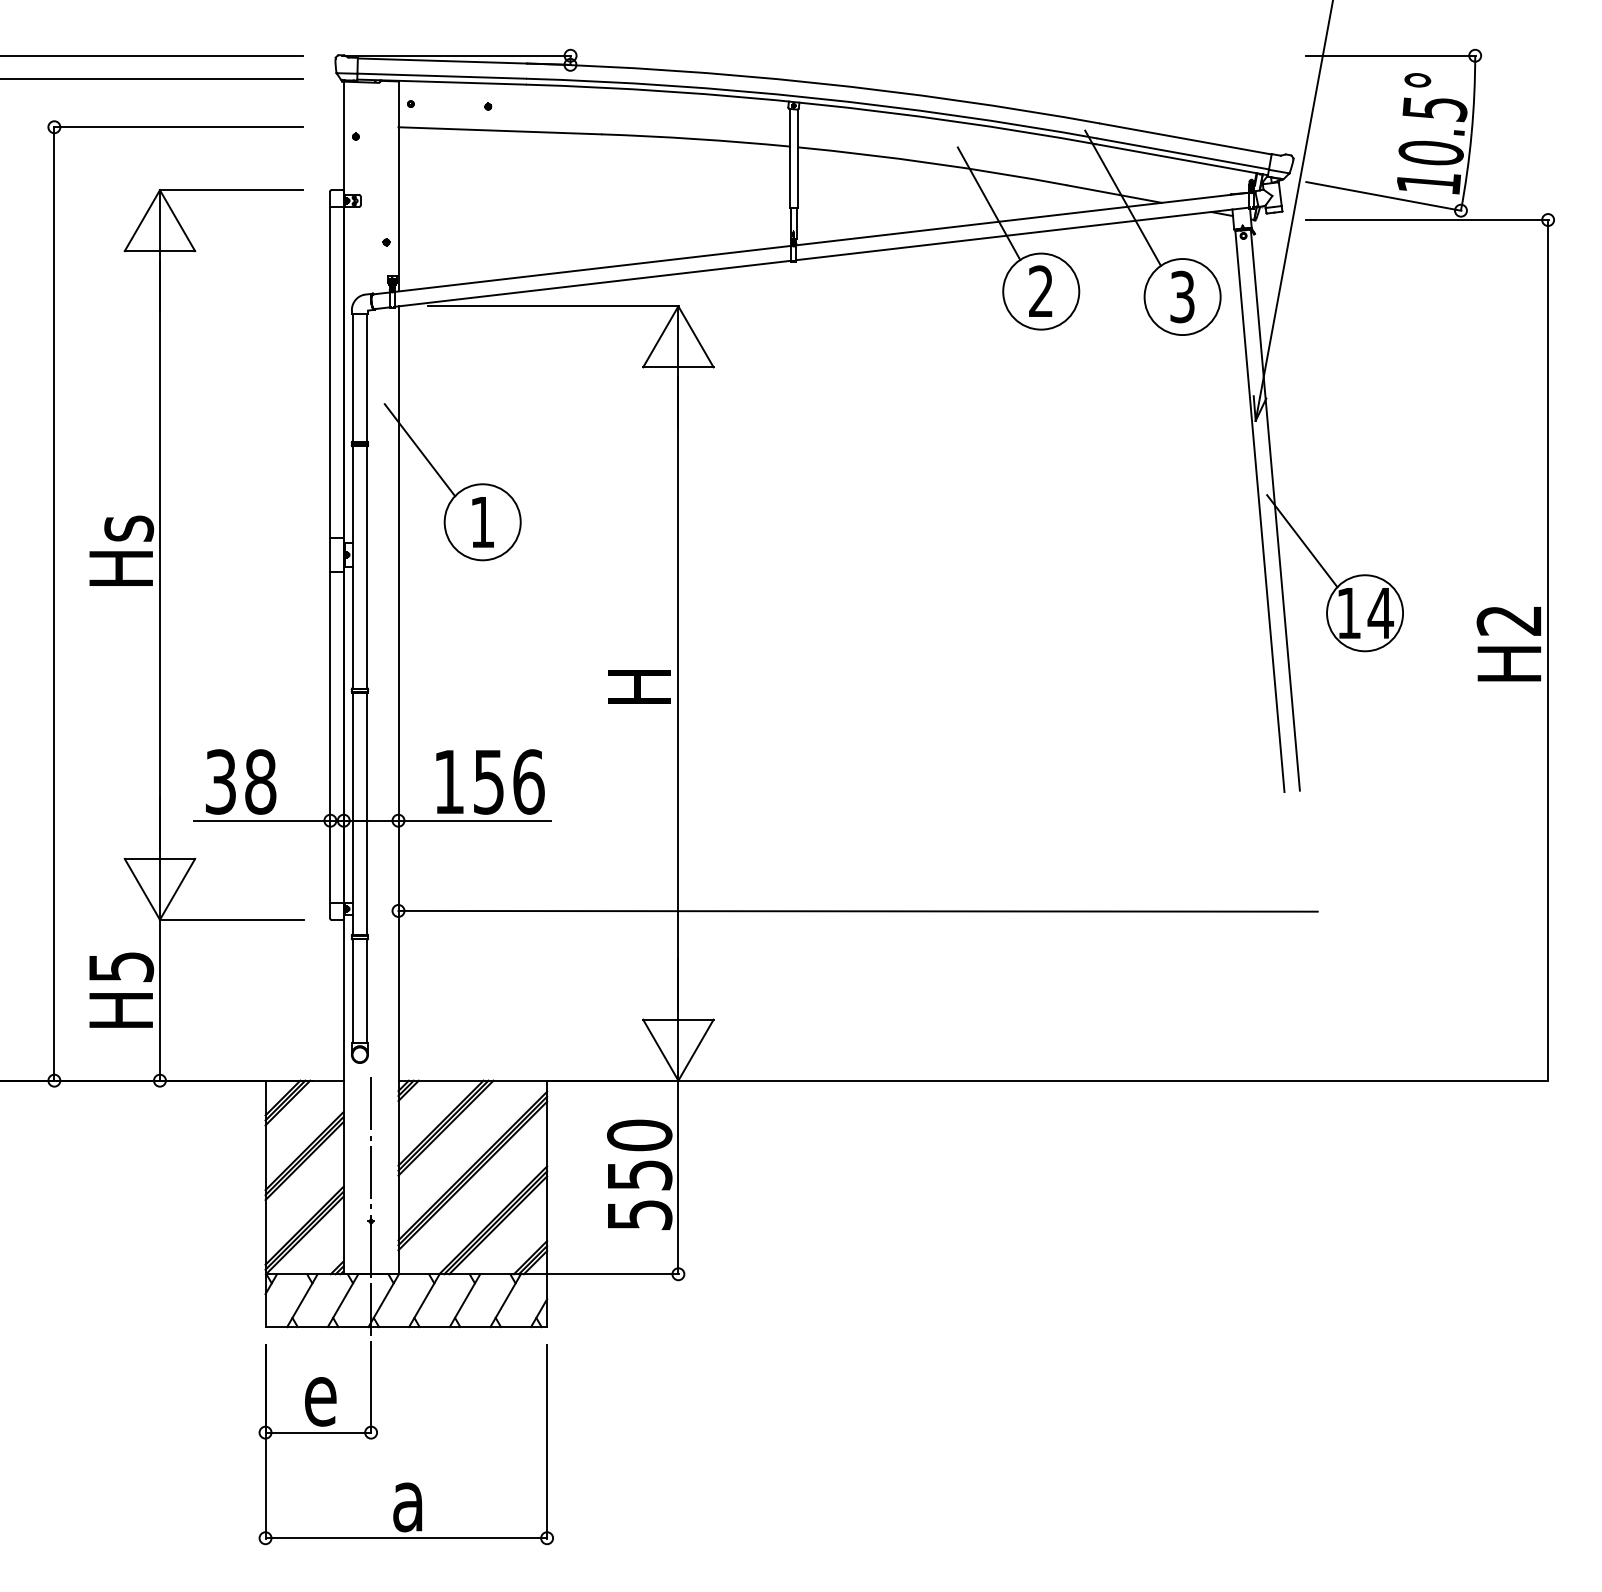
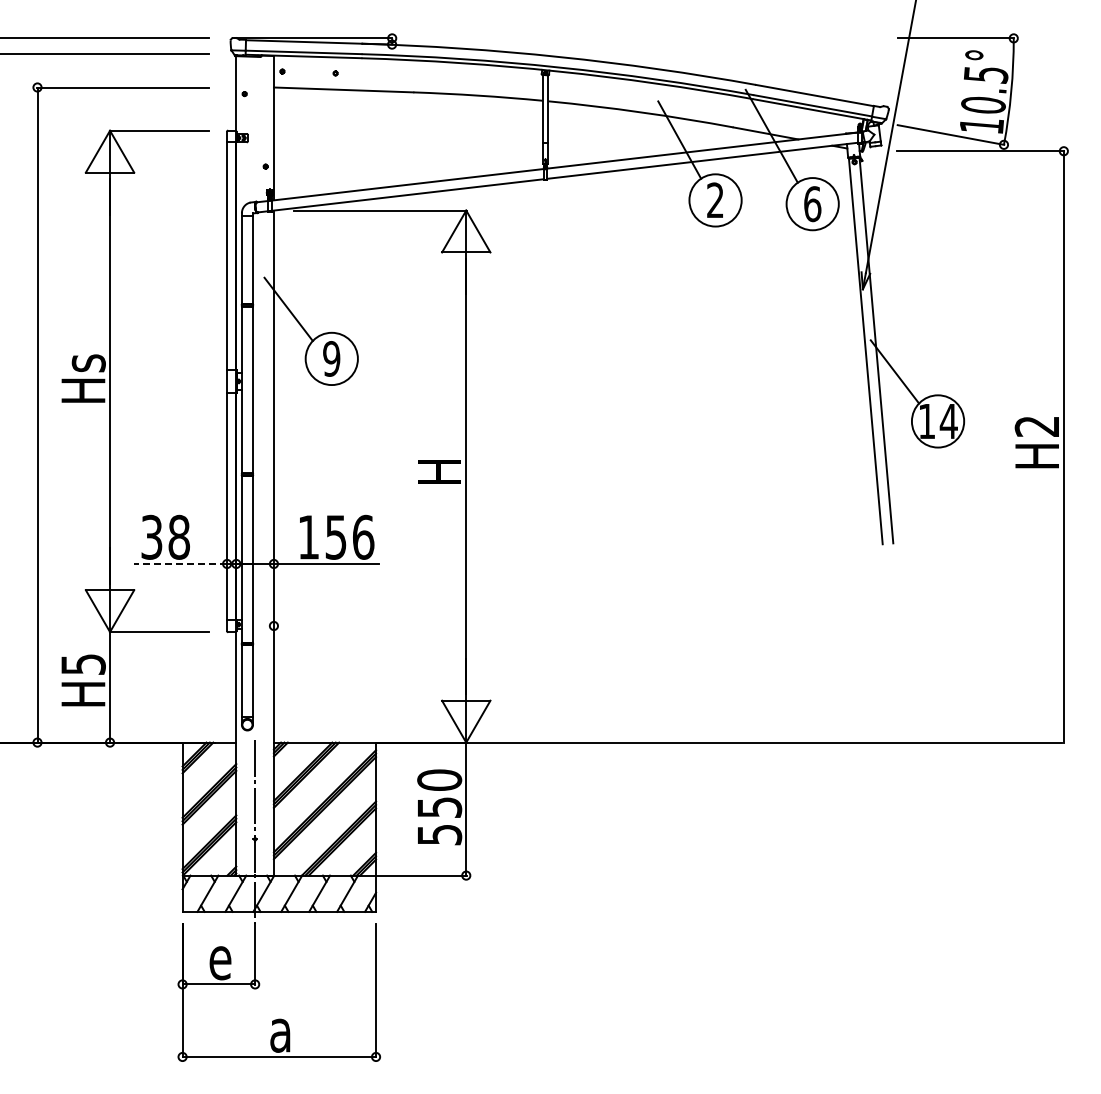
text: (1182, 297) -> (812, 204), 3 -> 6
text: (482, 521) -> (331, 358), 1 -> 9
line: (262, 820) -> (180, 563), solid -> dashed
line: (857, 910) -> (589, 625), removed

